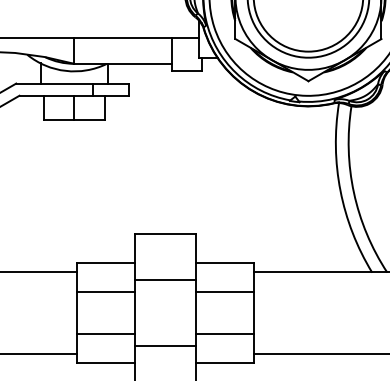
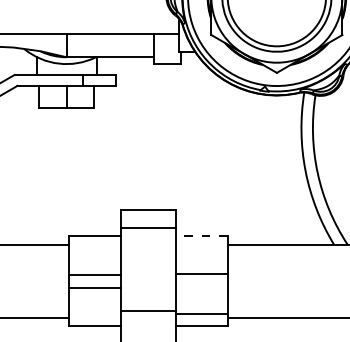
line: (224, 263) -> (201, 236), solid -> dashed
line: (165, 280) -> (148, 227), moved
line: (106, 292) -> (95, 275), moved
line: (224, 292) -> (201, 274), moved
line: (106, 334) -> (95, 288), moved
line: (224, 334) -> (201, 314), moved

